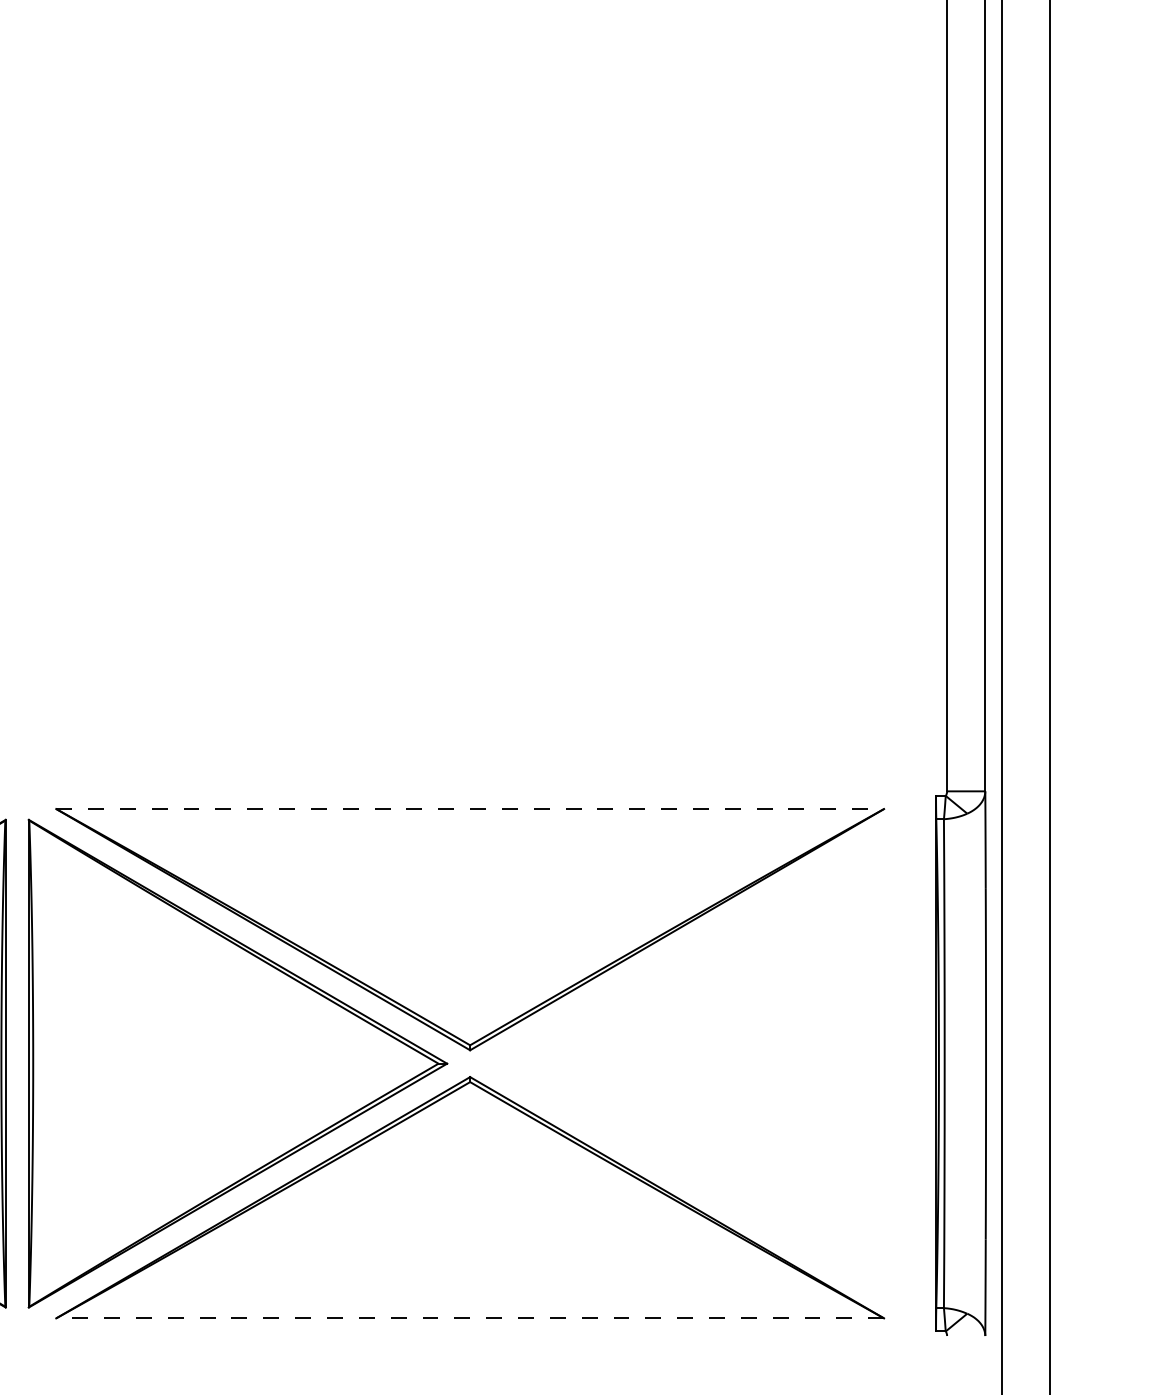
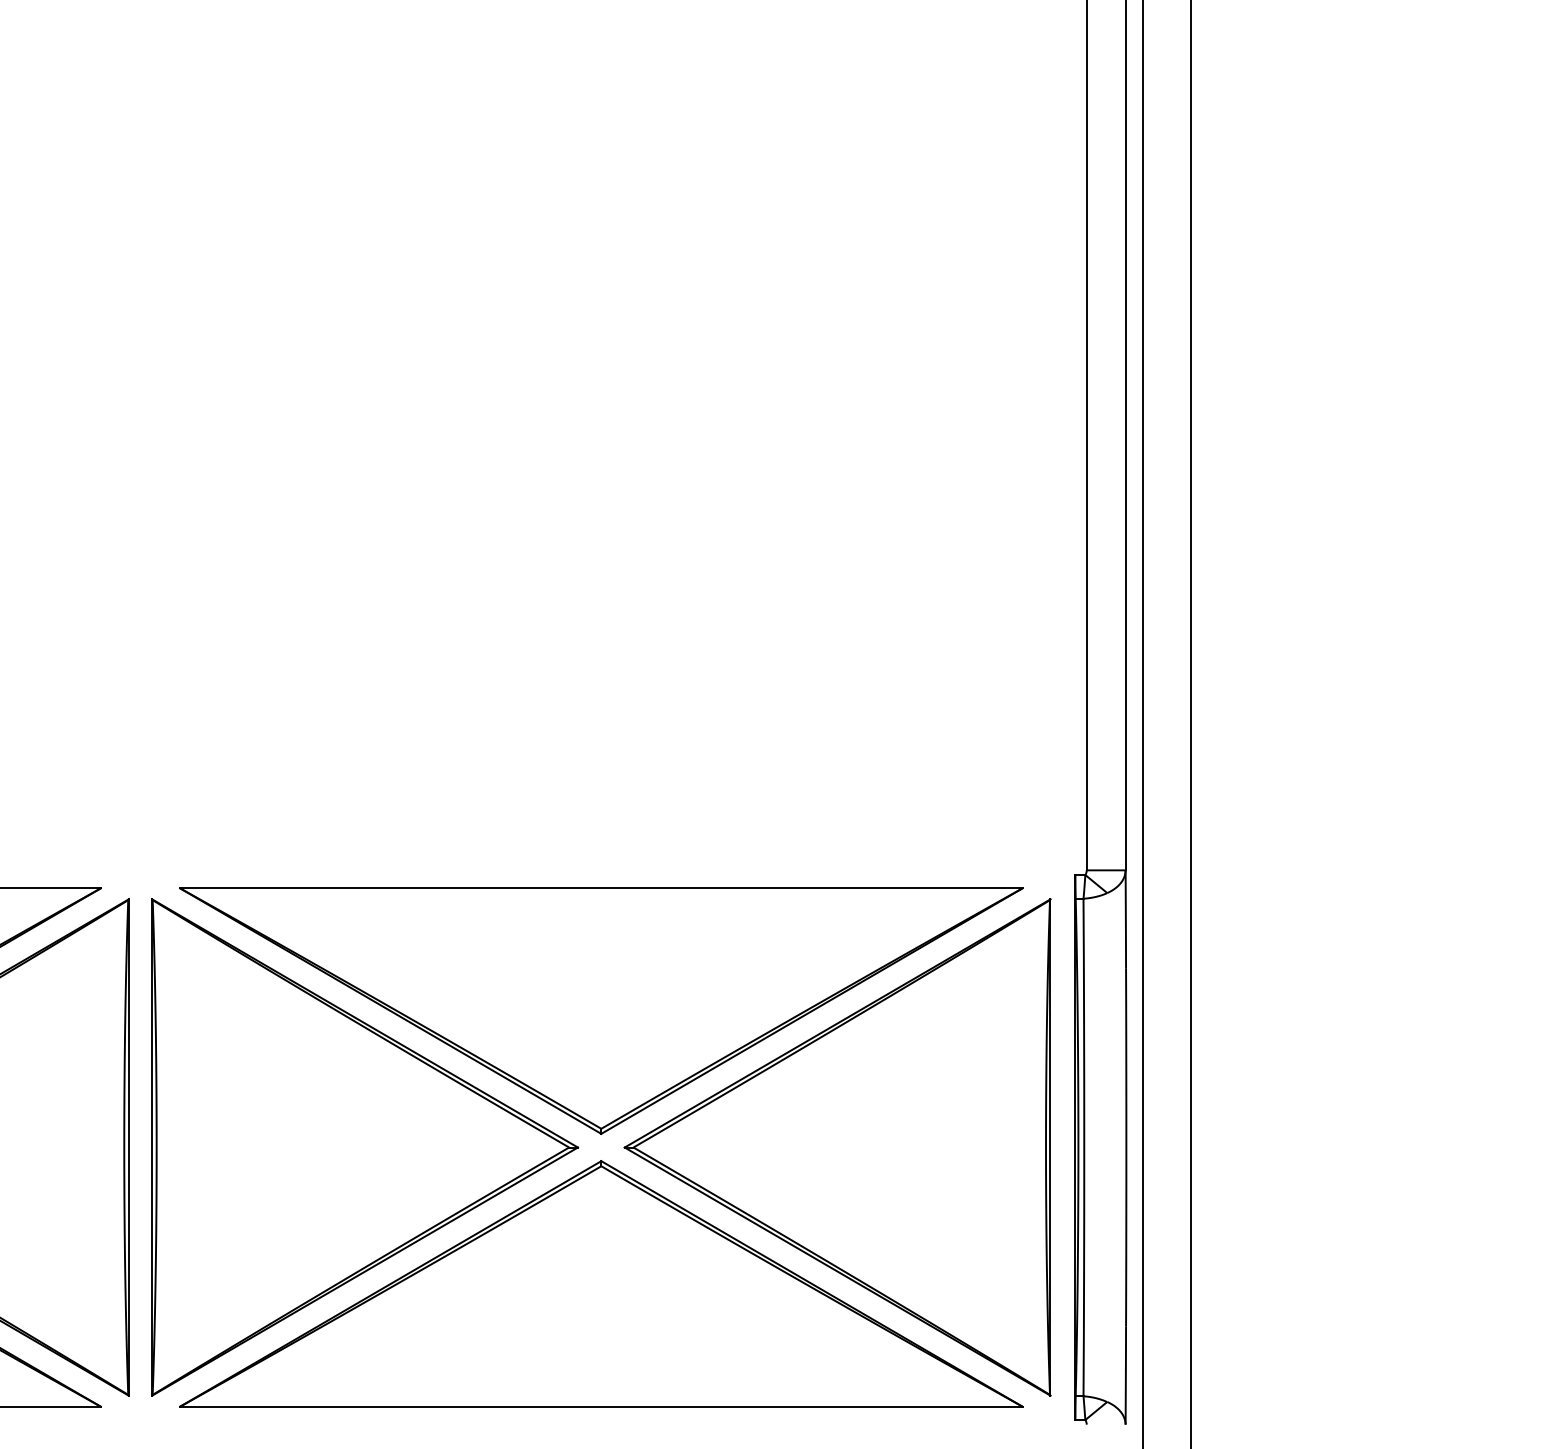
line: (470, 809) -> (601, 888), dashed -> solid
part: (702, 1063) -> (837, 1147), added
line: (469, 1318) -> (600, 1406), dashed -> solid

